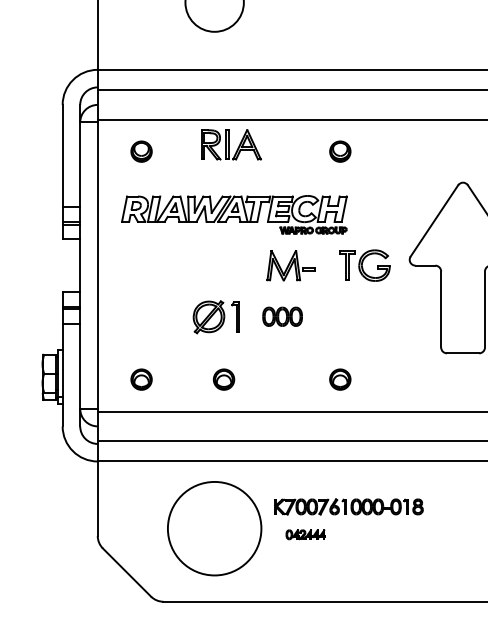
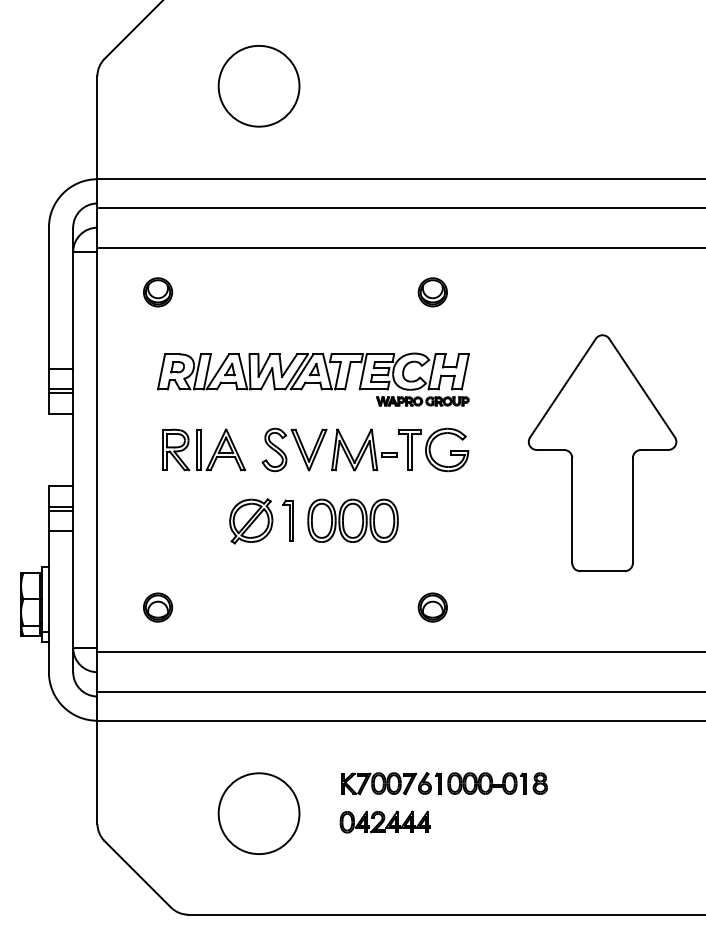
part: (231, 144) -> (204, 449), moved
part: (234, 214) -> (313, 379), moved
part: (240, 265) -> (294, 449), added
part: (364, 265) -> (433, 449), moved
part: (282, 316) -> (352, 520), size x1.67
part: (224, 379) -> (272, 607), removed
circle: (214, 528) -> (258, 813), size x0.62
part: (305, 534) -> (384, 821), size x1.67

